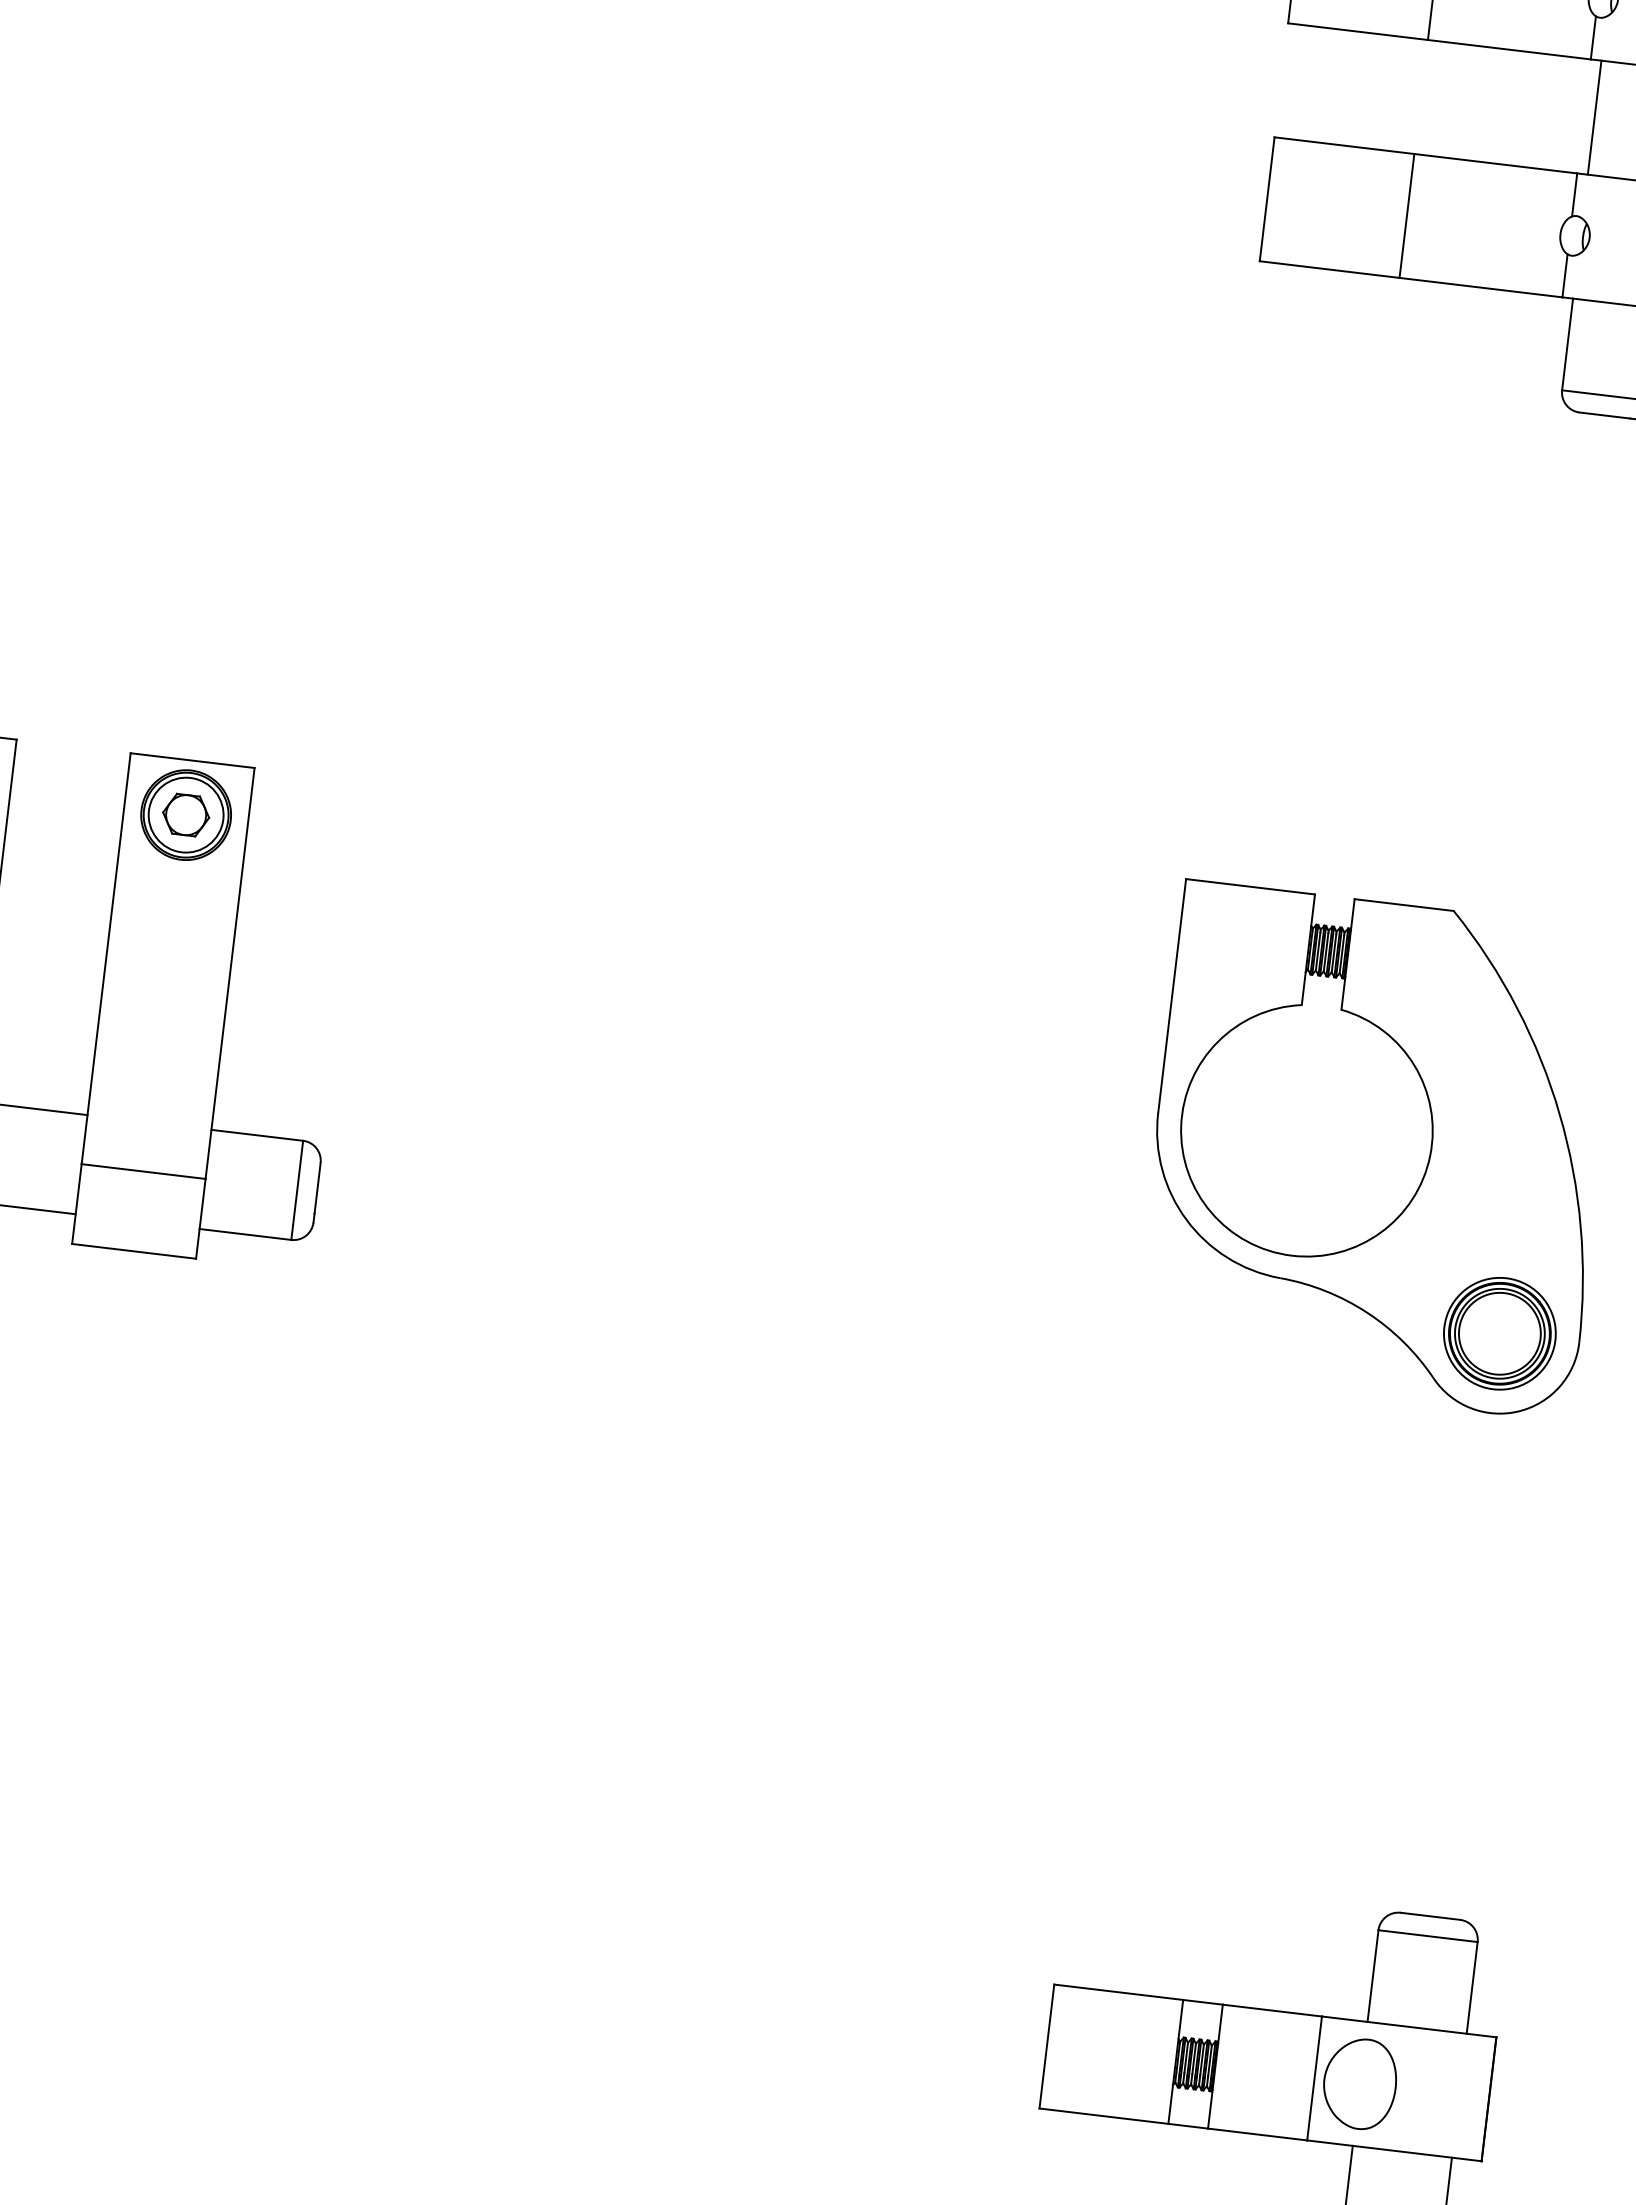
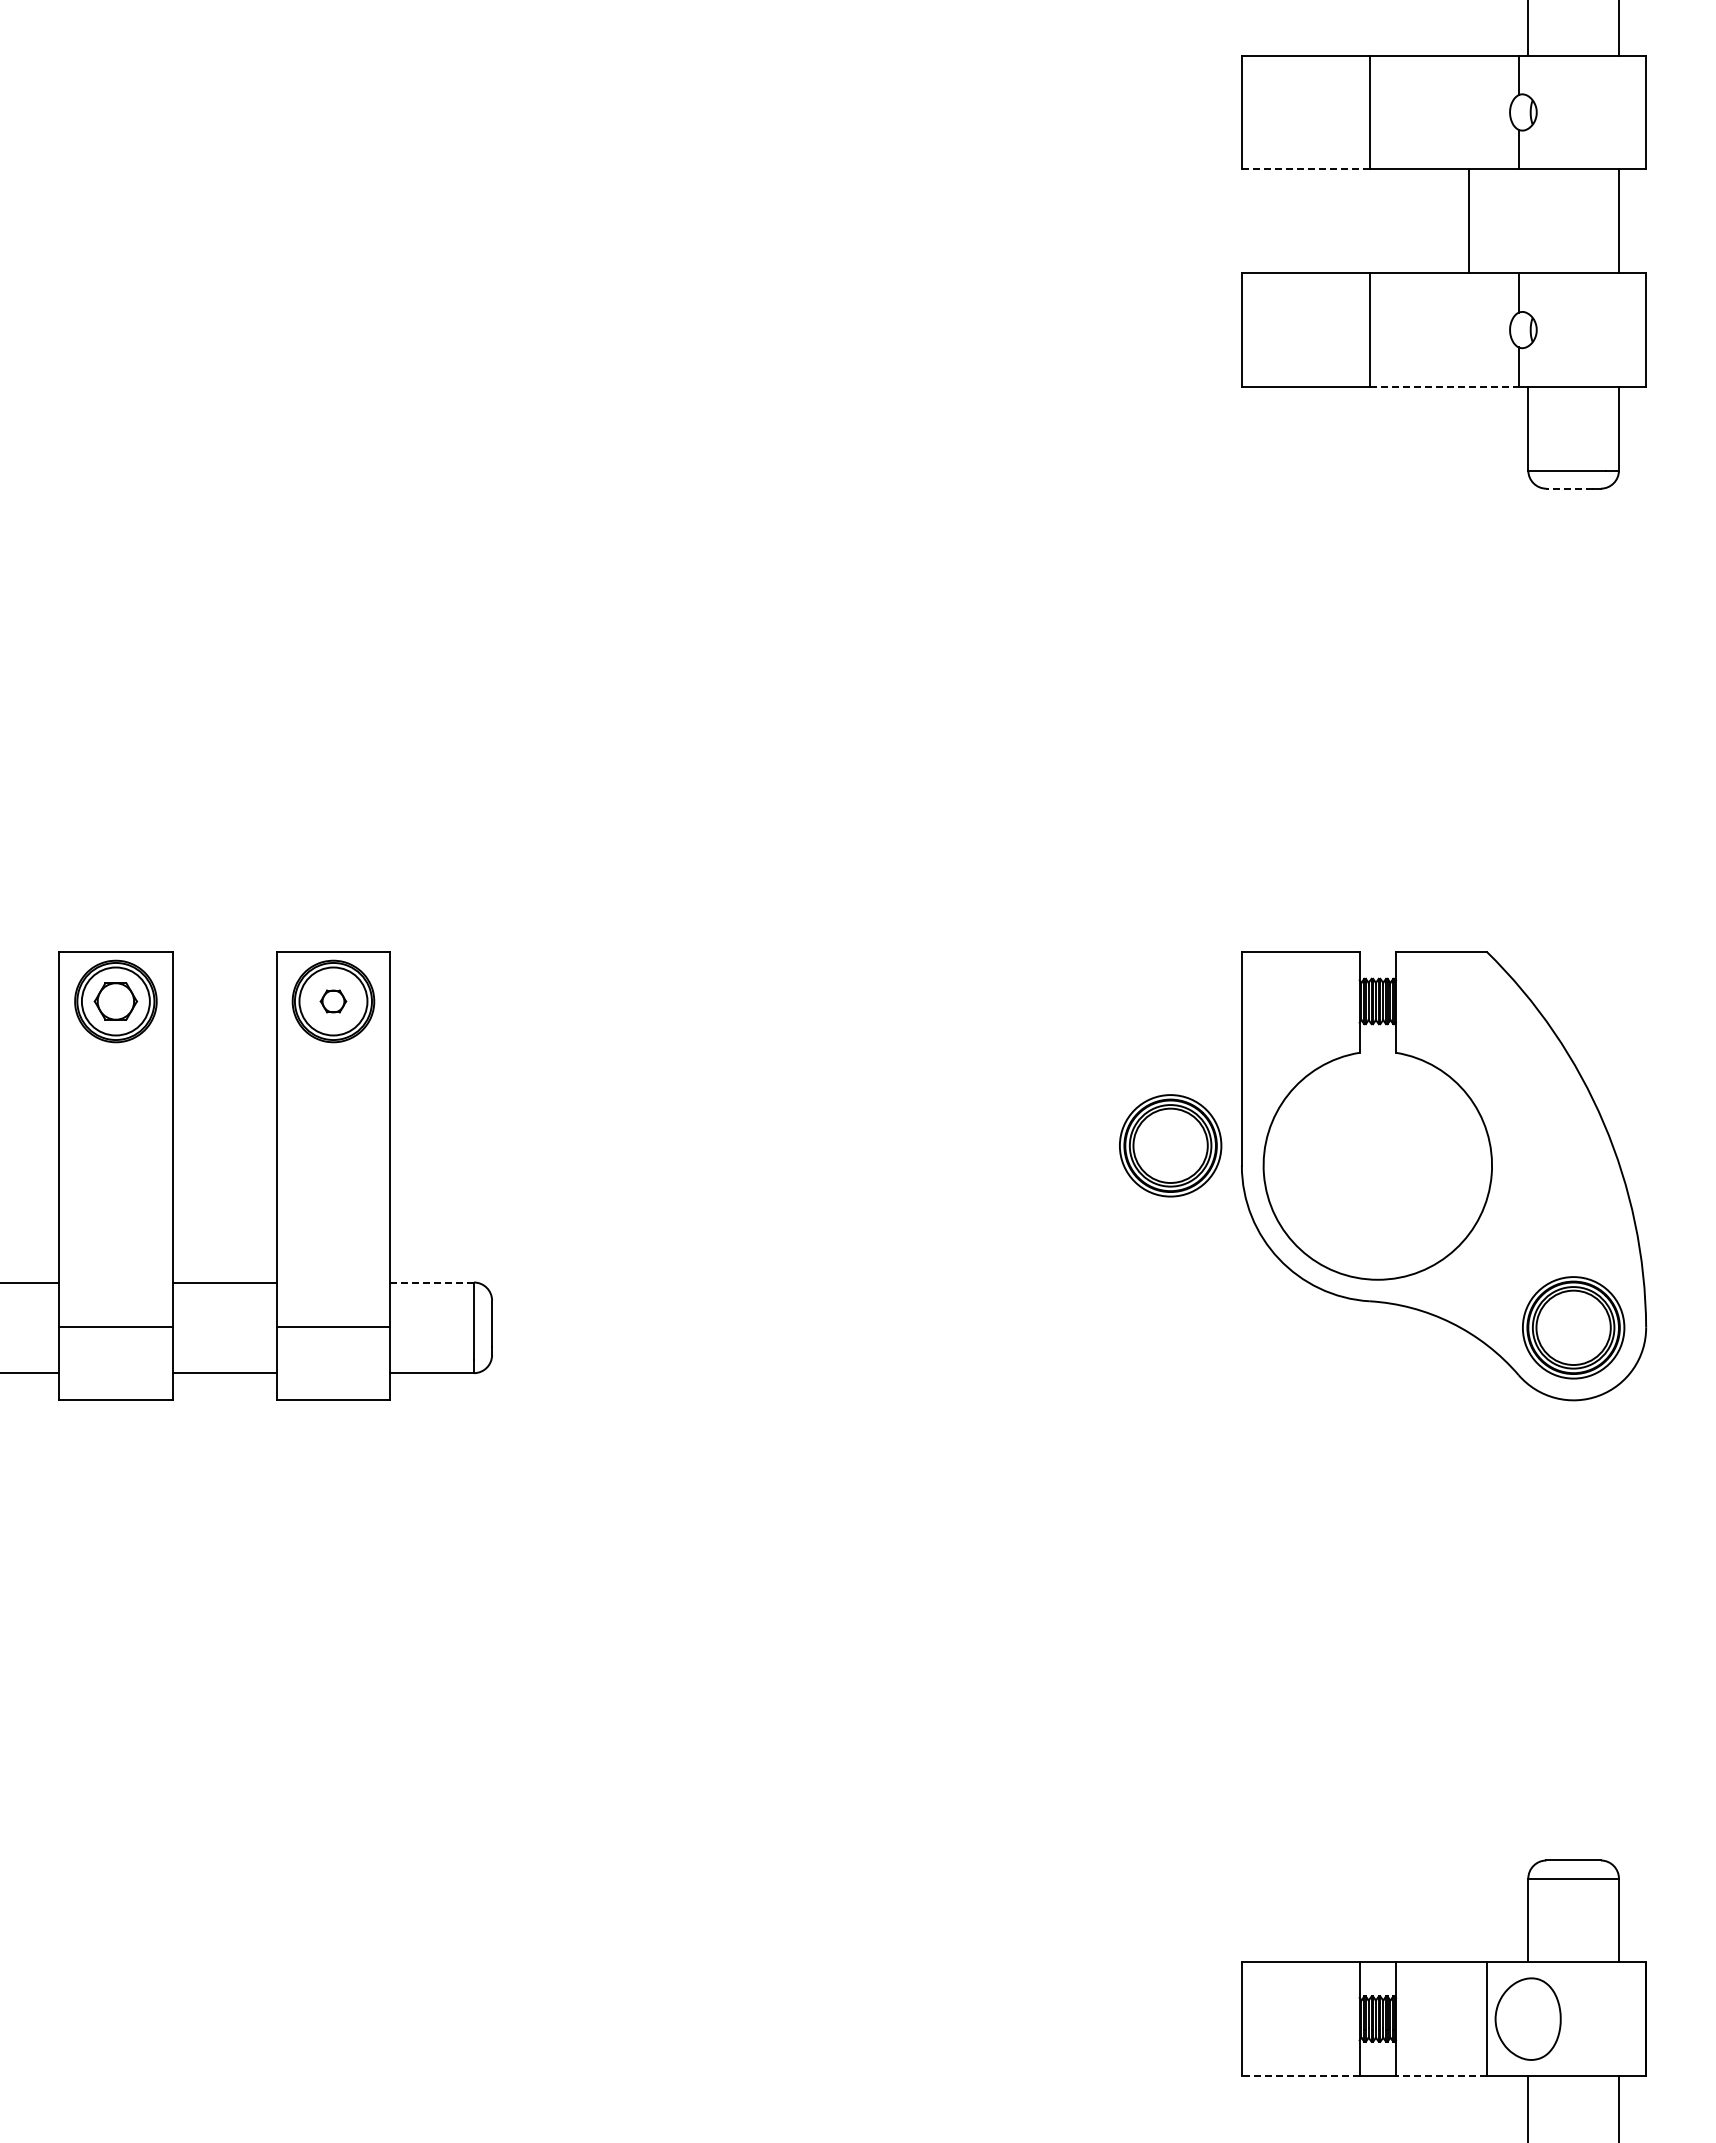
line: (1357, 31) -> (1305, 169), solid -> dashed
line: (1594, 117) -> (1469, 221), moved
line: (1481, 287) -> (1444, 386), solid -> dashed
line: (1604, 415) -> (1569, 488), solid -> dashed
part: (186, 815) -> (333, 1001), size x0.6
part: (1082, 1081) -> (1170, 1145), added
line: (257, 1135) -> (432, 1282), solid -> dashed
line: (1103, 2115) -> (1300, 2075), solid -> dashed
line: (1256, 2134) -> (1440, 2075), solid -> dashed

